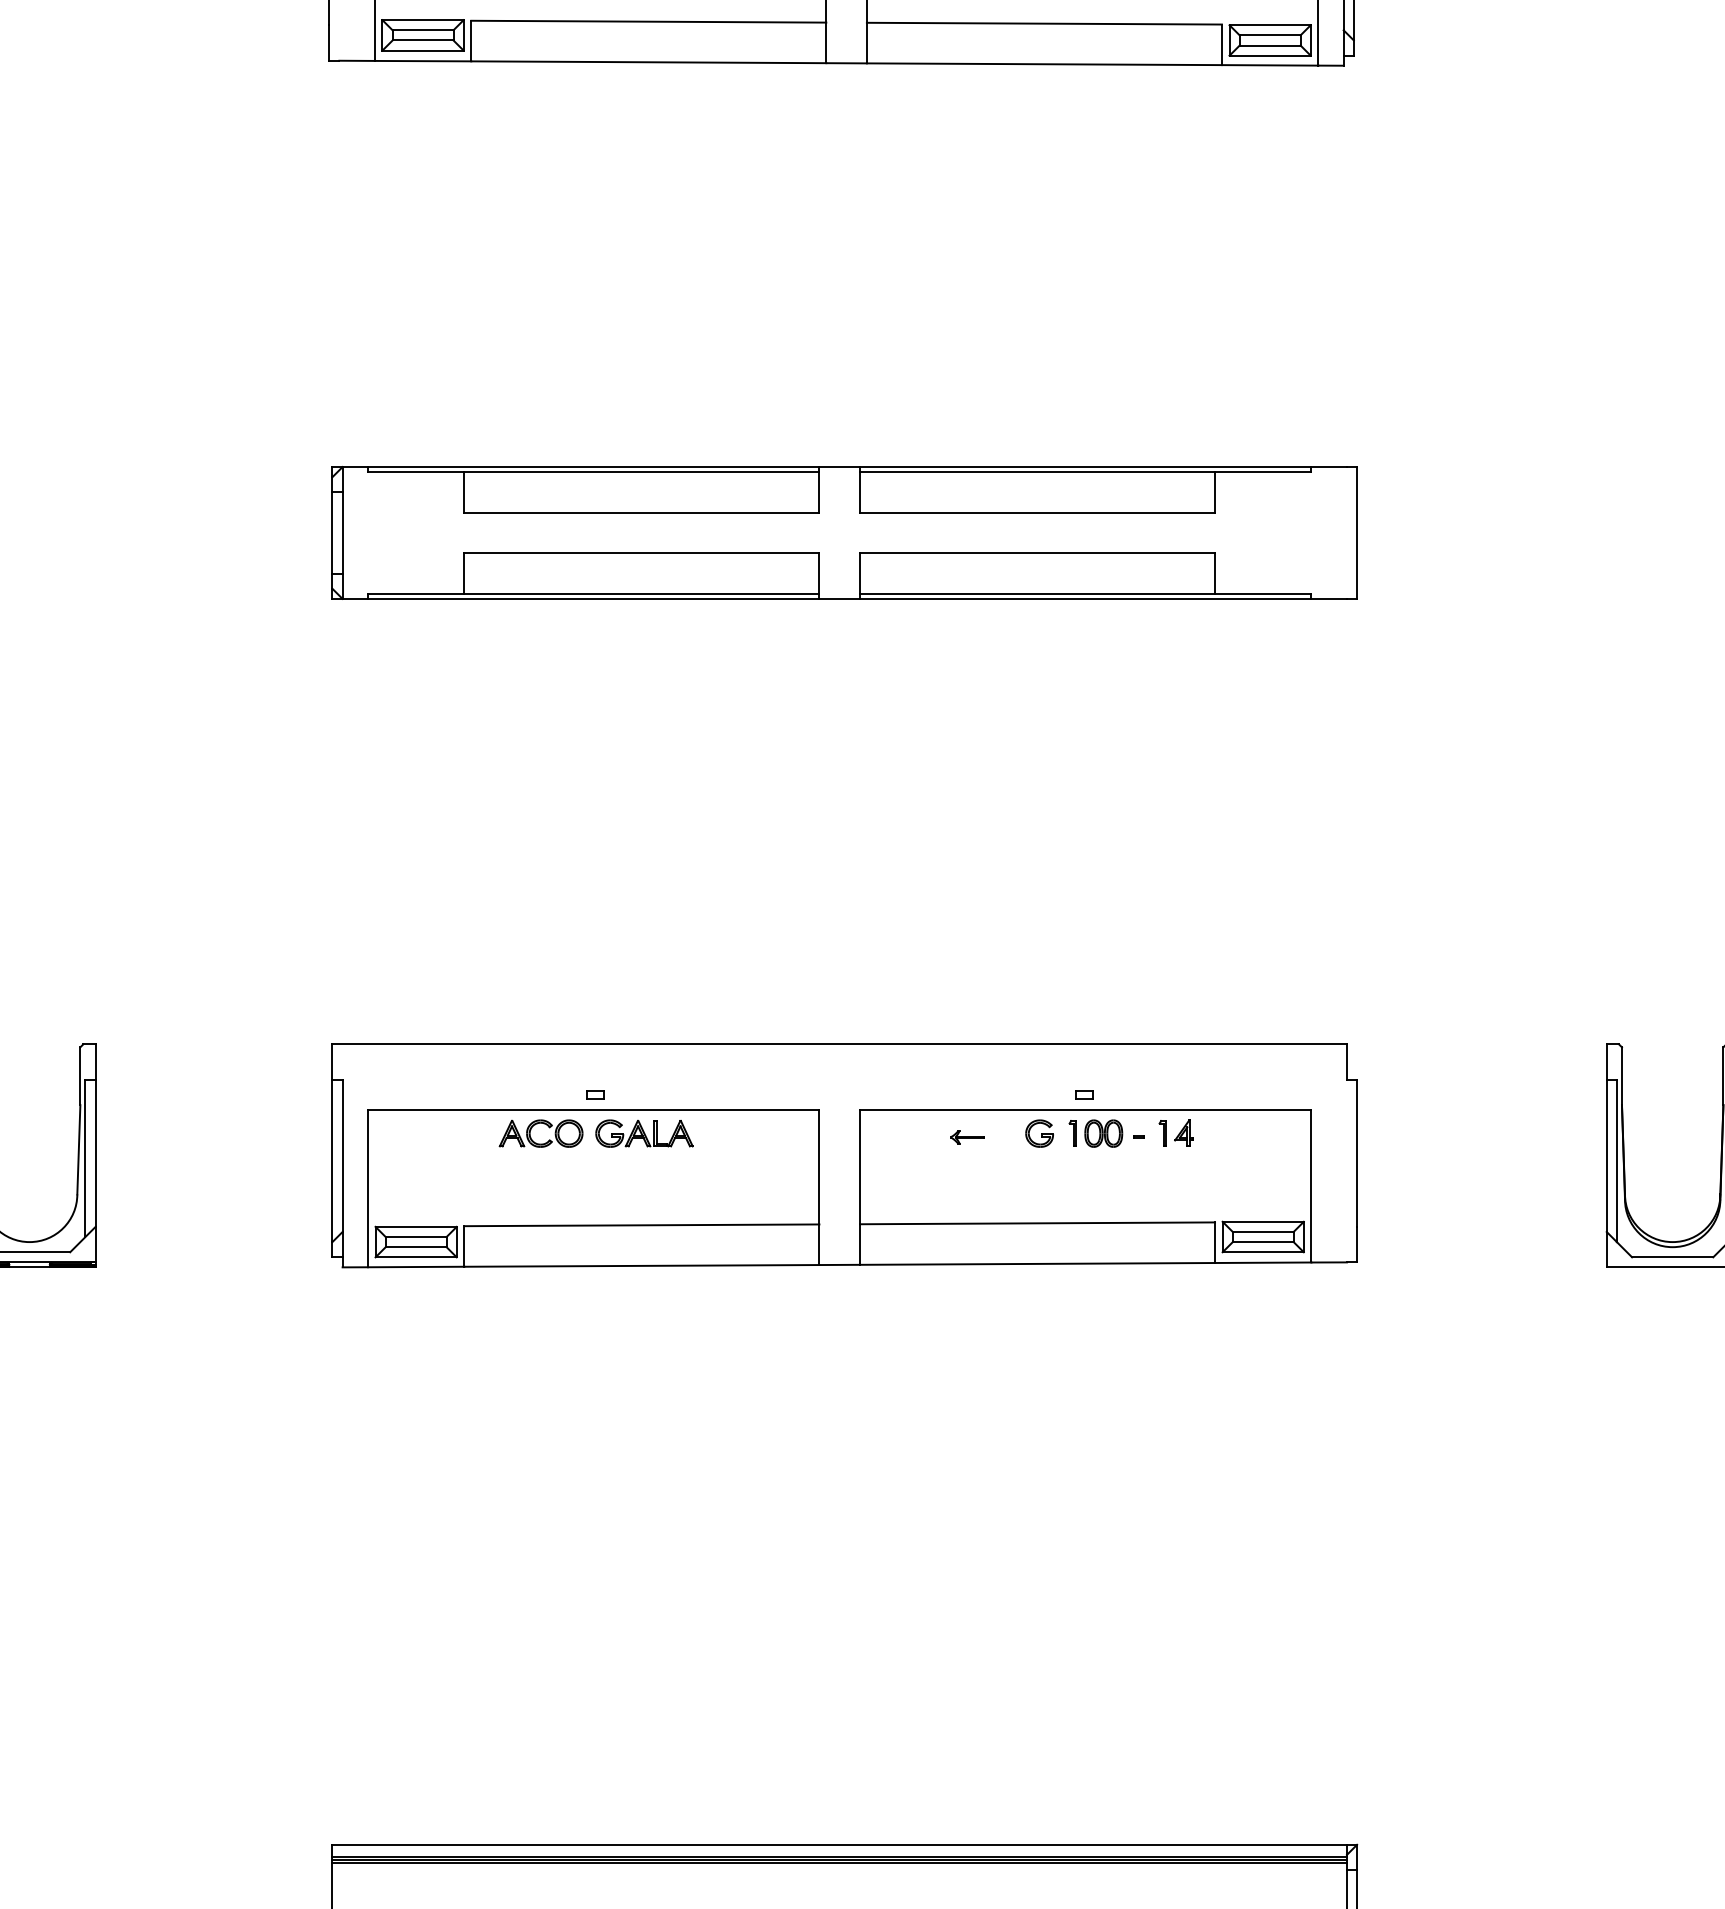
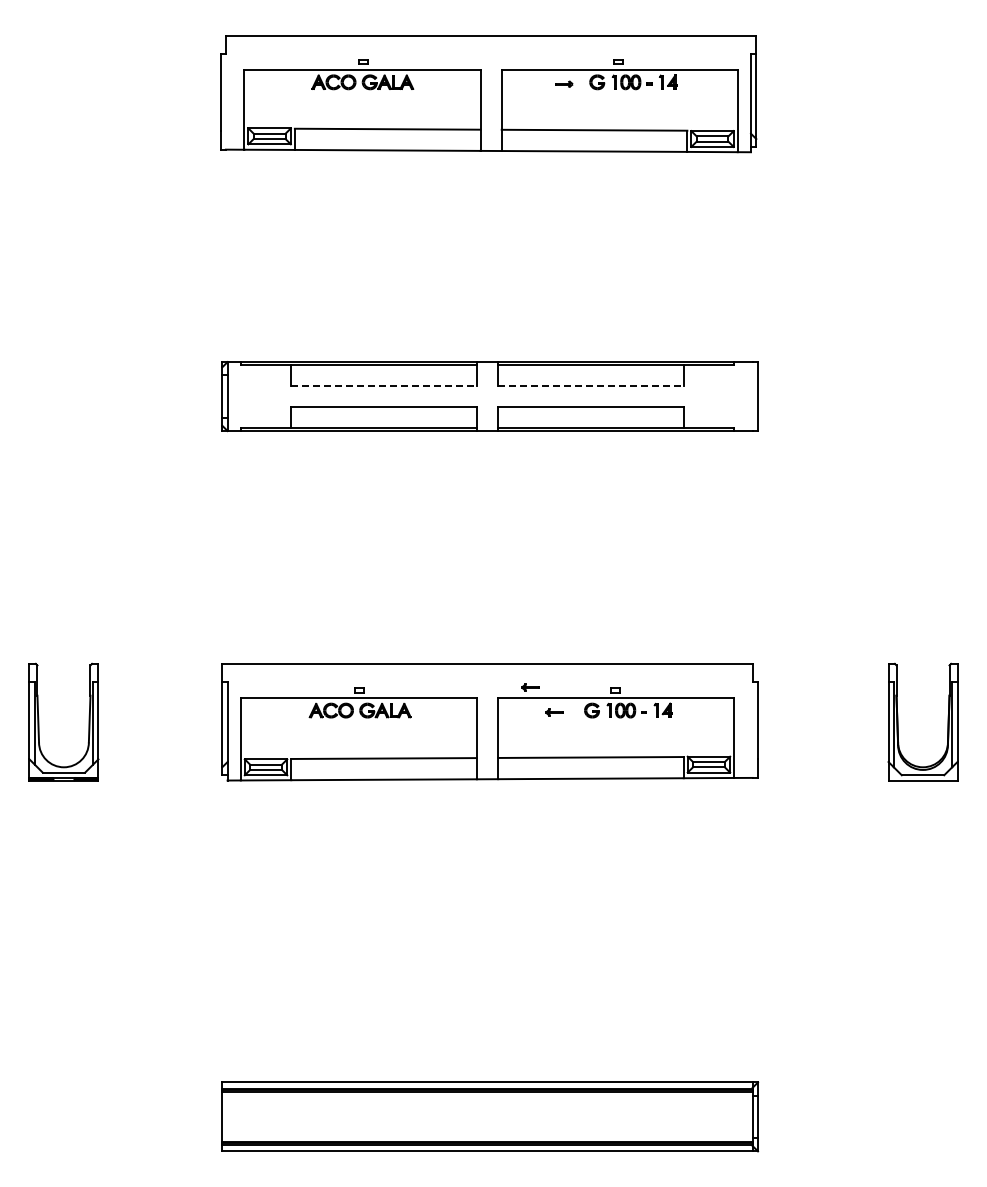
line: (642, 511) -> (384, 385), solid -> dashed
line: (1036, 511) -> (590, 385), solid -> dashed
part: (921, 1089) -> (530, 687), added

